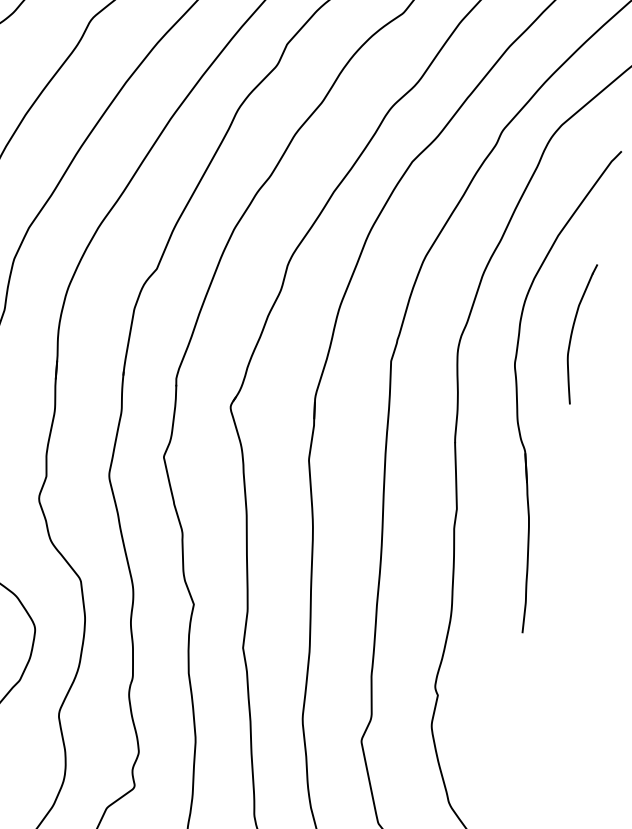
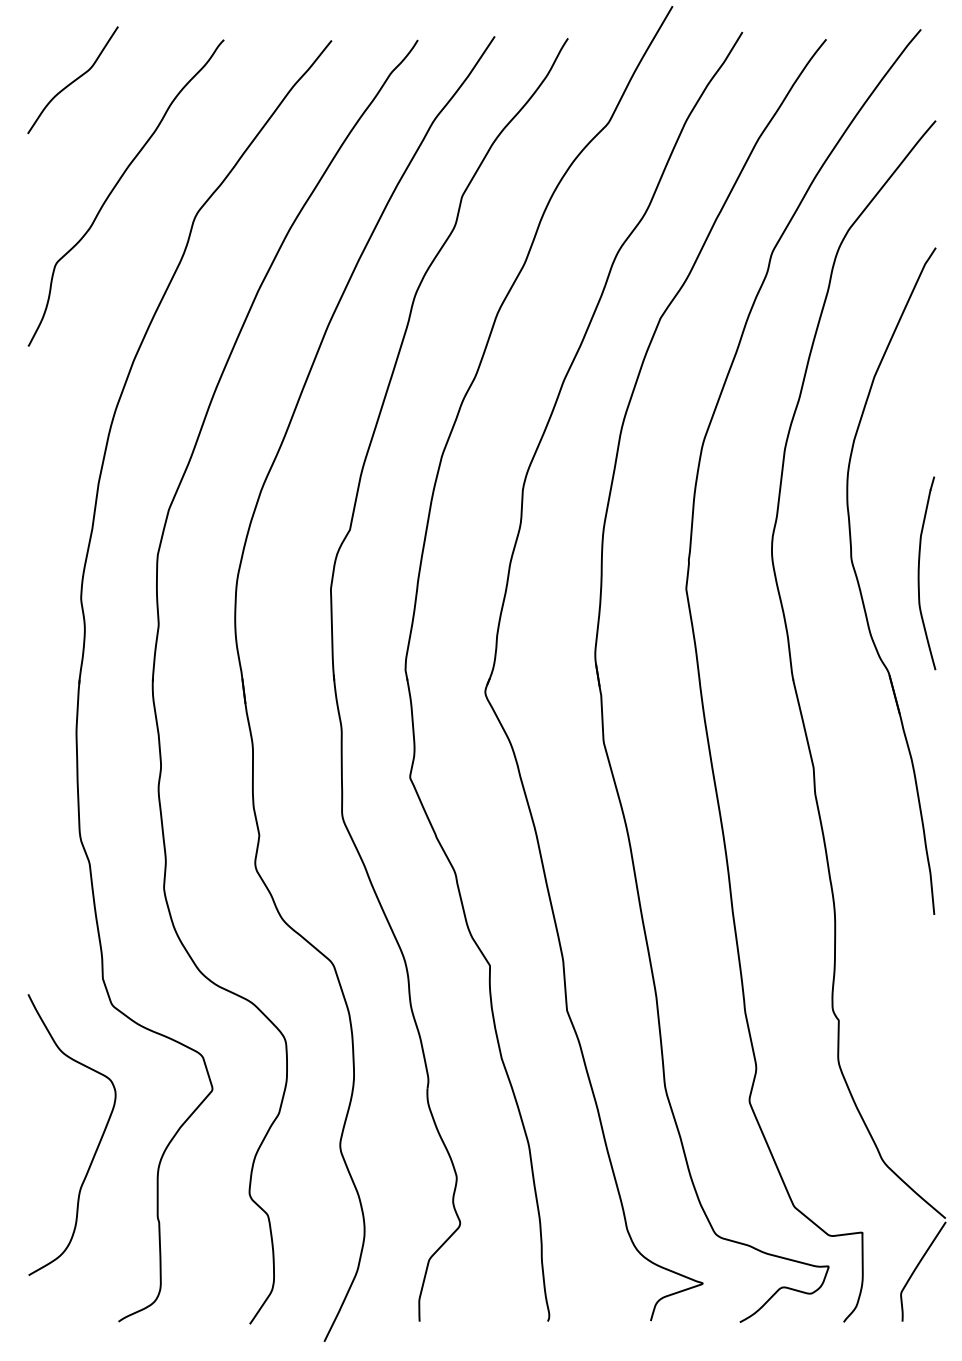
curve: (572, 332) -> (919, 573), moved

